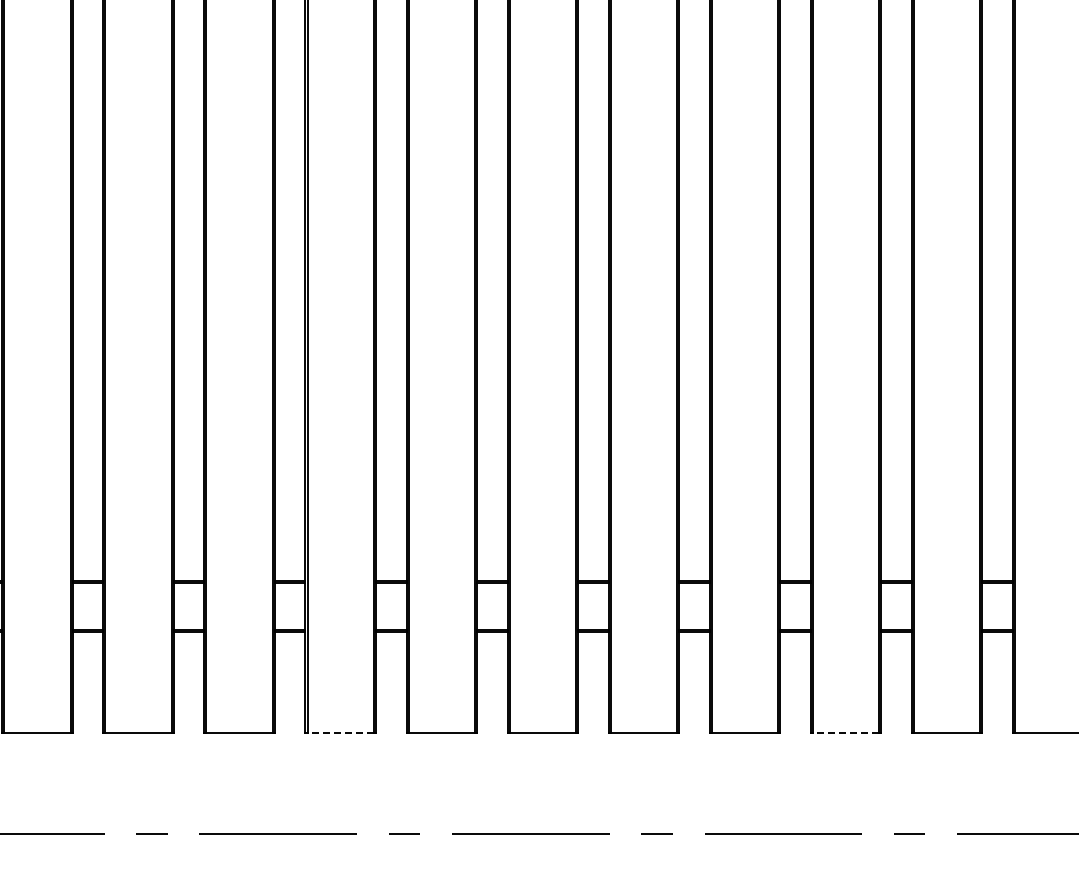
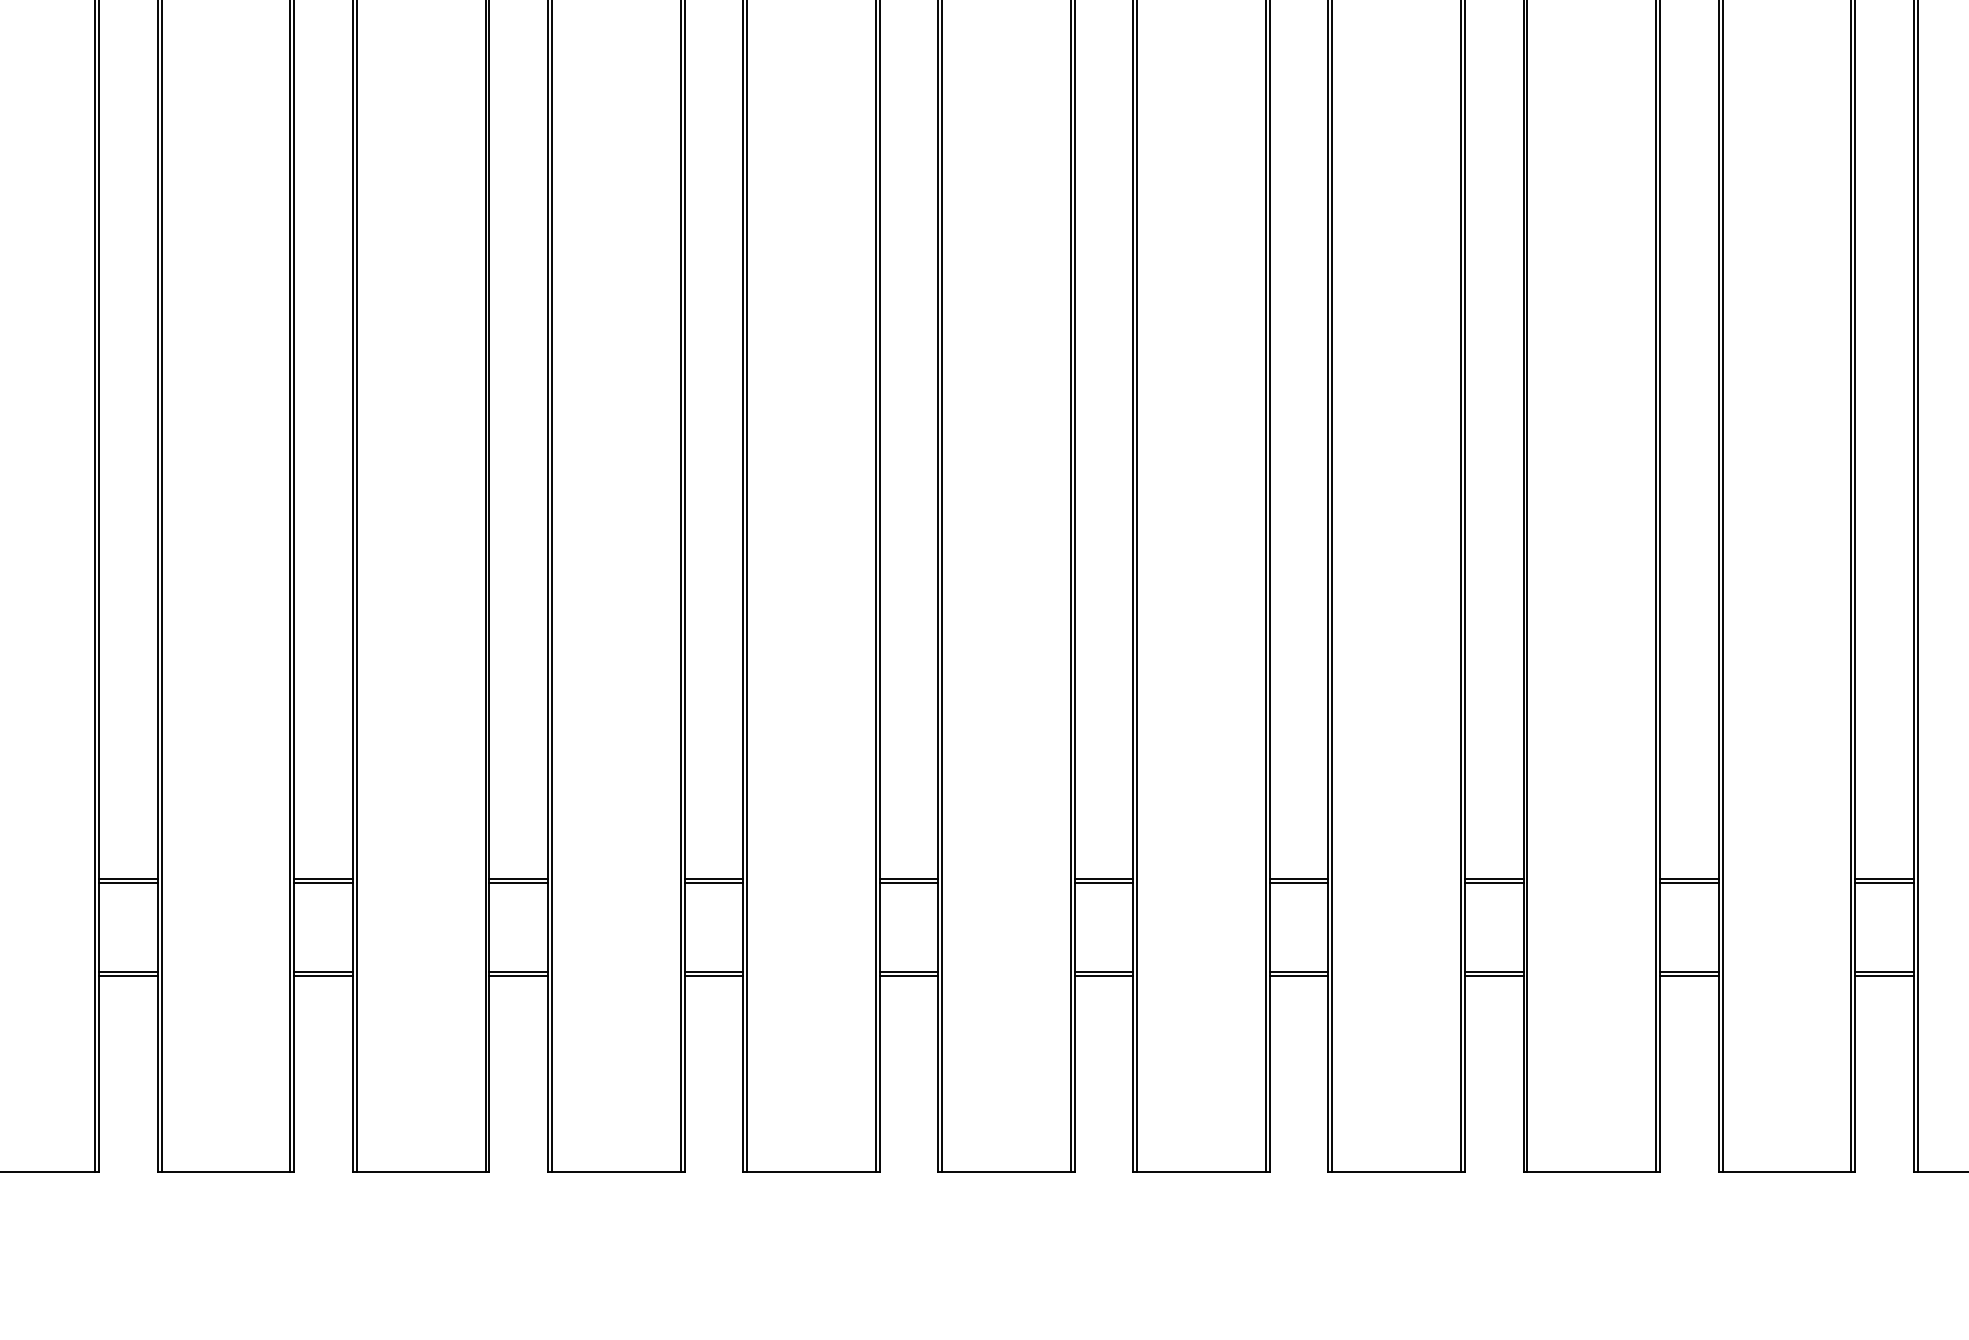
line: (340, 732) -> (615, 1170), dashed -> solid
line: (845, 732) -> (1590, 1170), dashed -> solid

